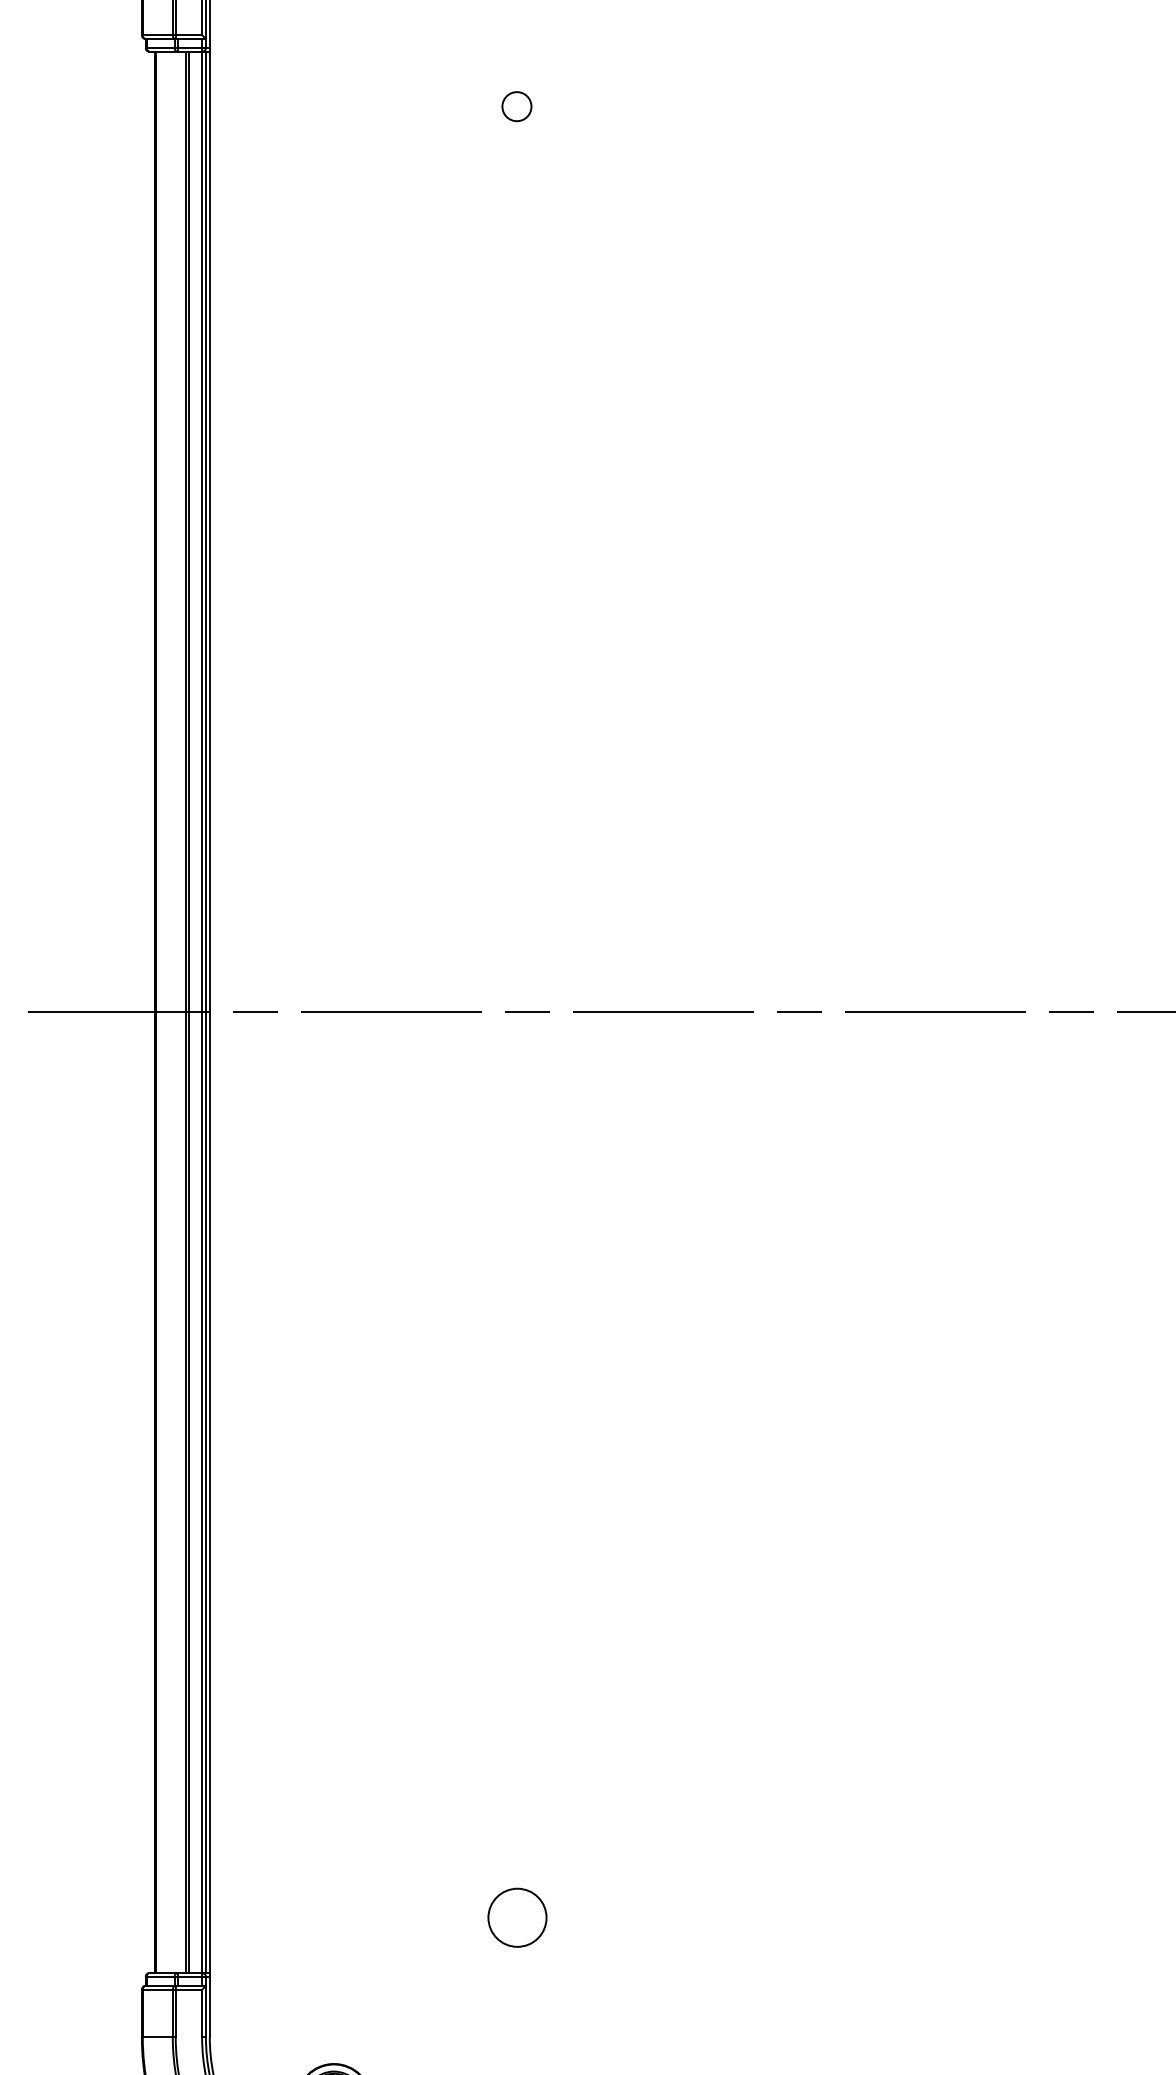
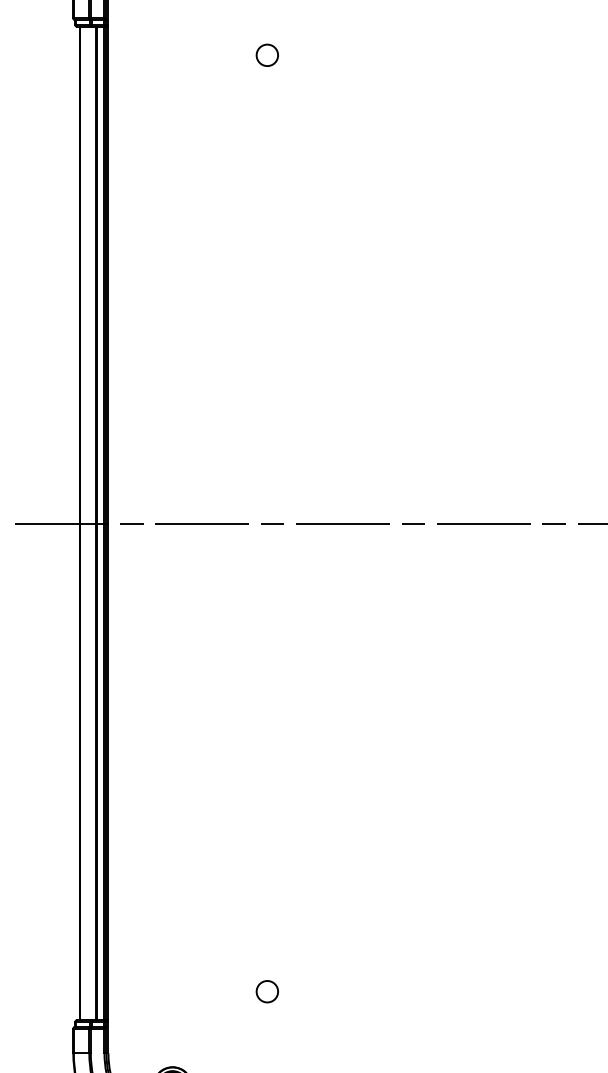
circle: (515, 105) -> (266, 54), size x1.43
circle: (515, 1917) -> (266, 991), size x0.71

